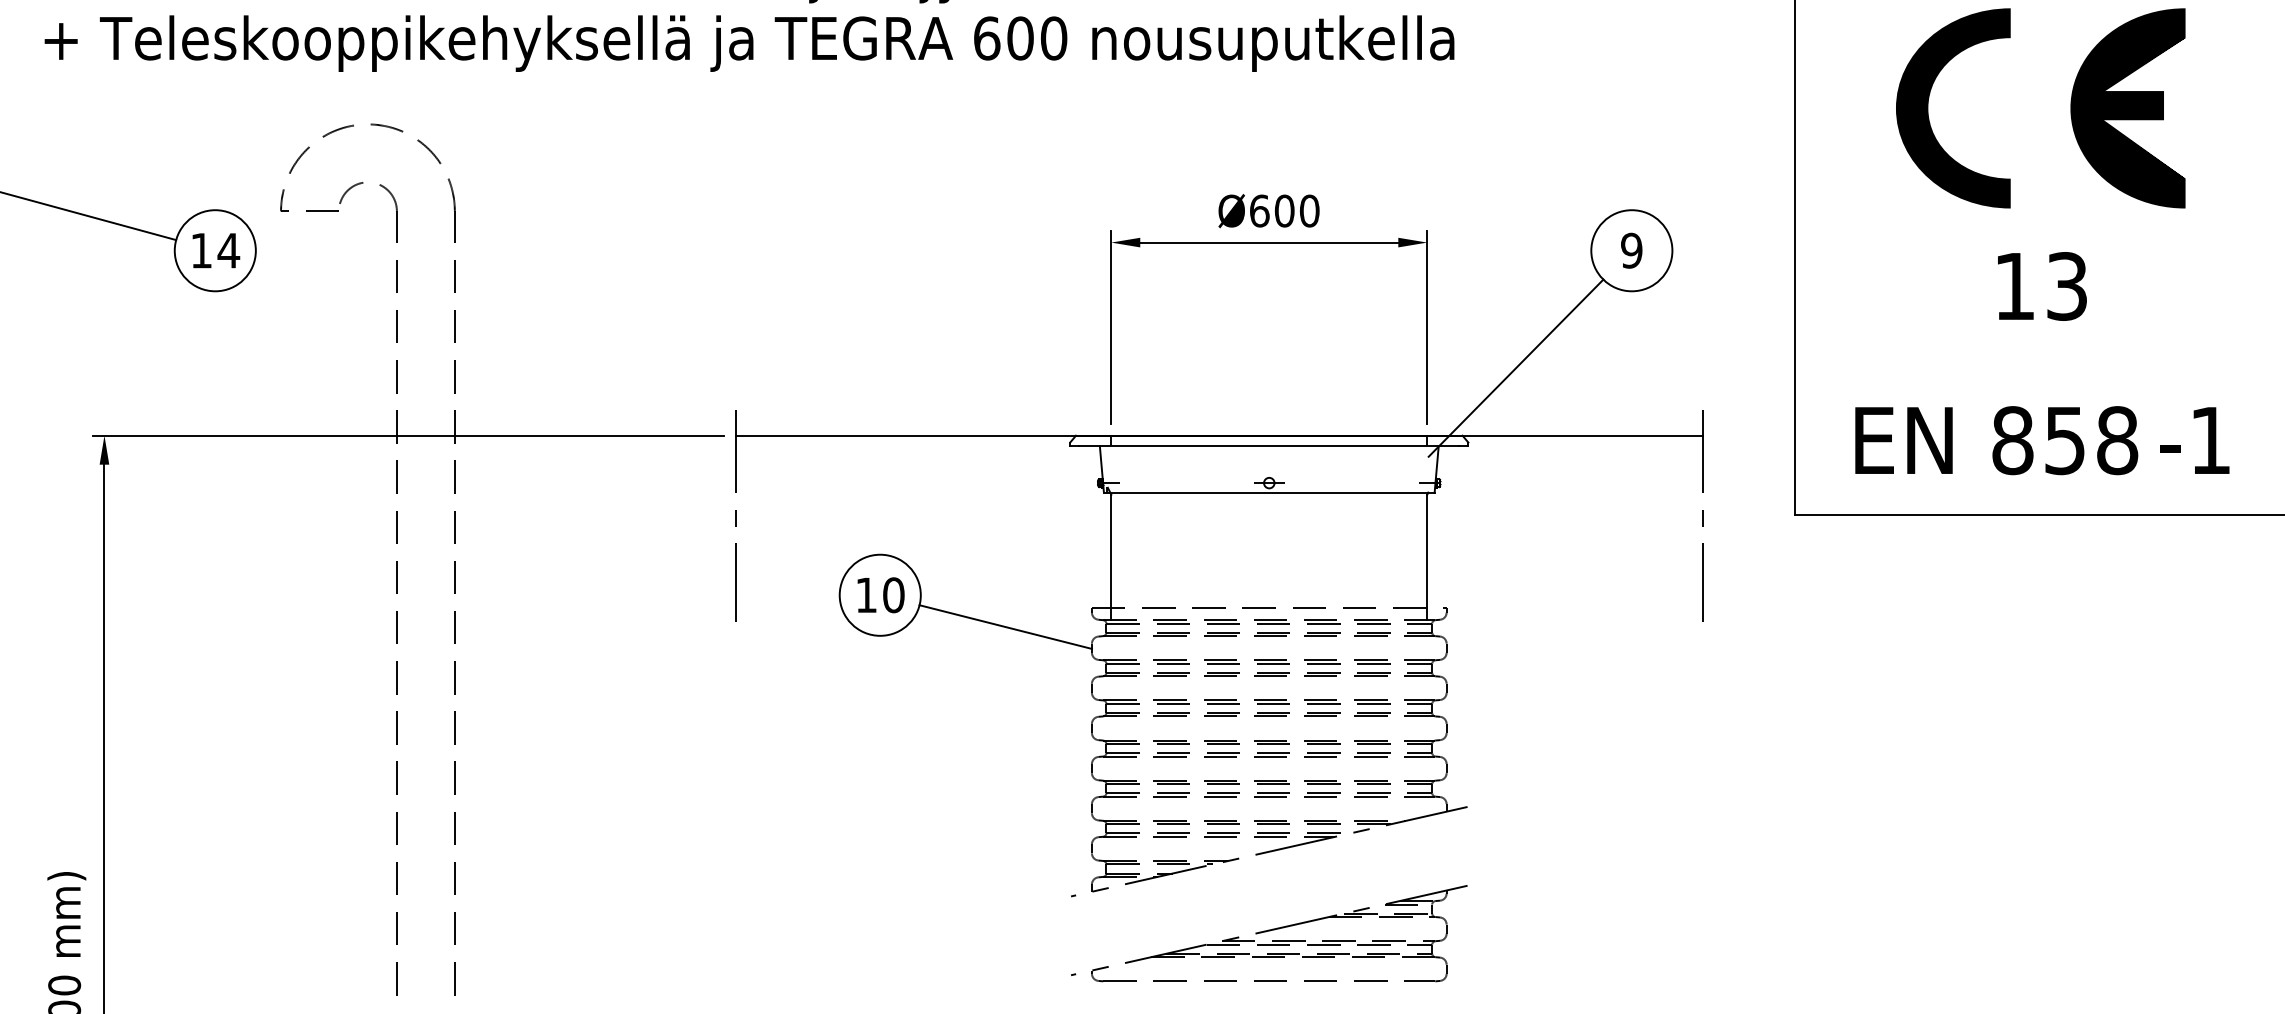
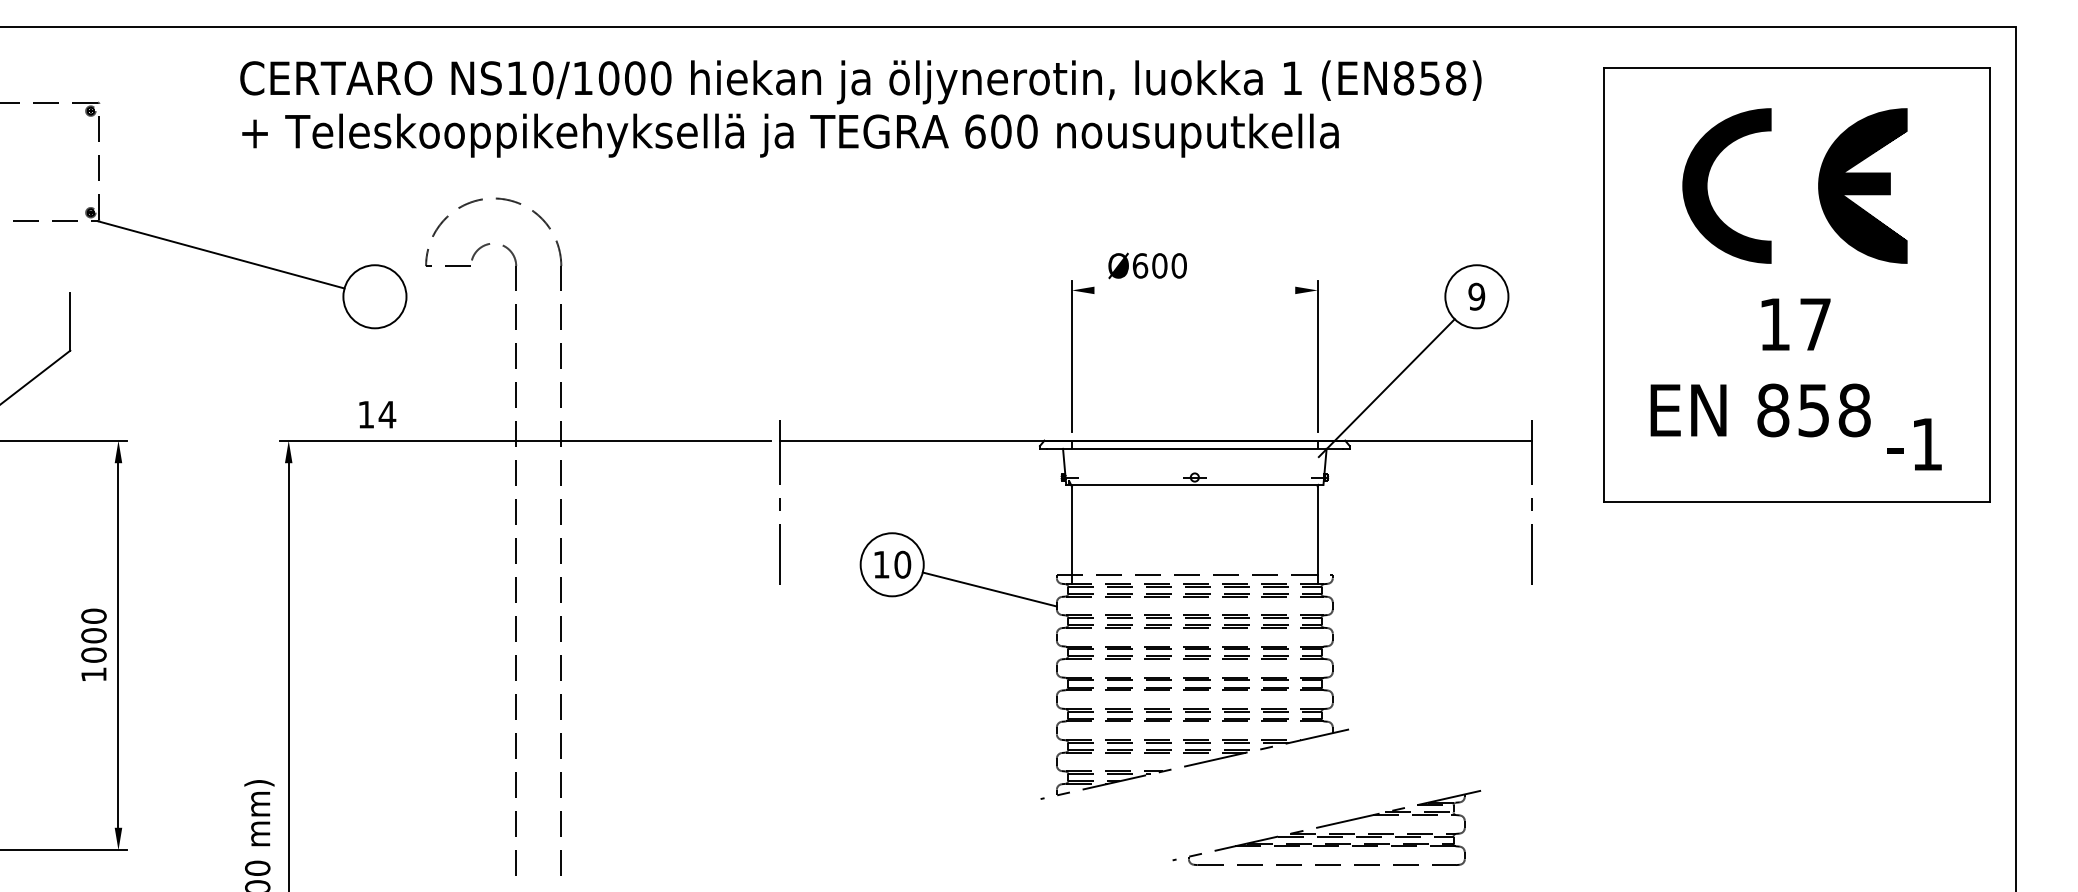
text: (1268, 210) -> (1147, 265), moved
line: (1268, 242) -> (1194, 290), removed
text: (216, 250) -> (377, 414), moved
text: (2067, 286) -> (1815, 324), 13 -> 17
text: (1996, 440) -> (1760, 410), moved
part: (1268, 933) -> (1326, 827), moved

